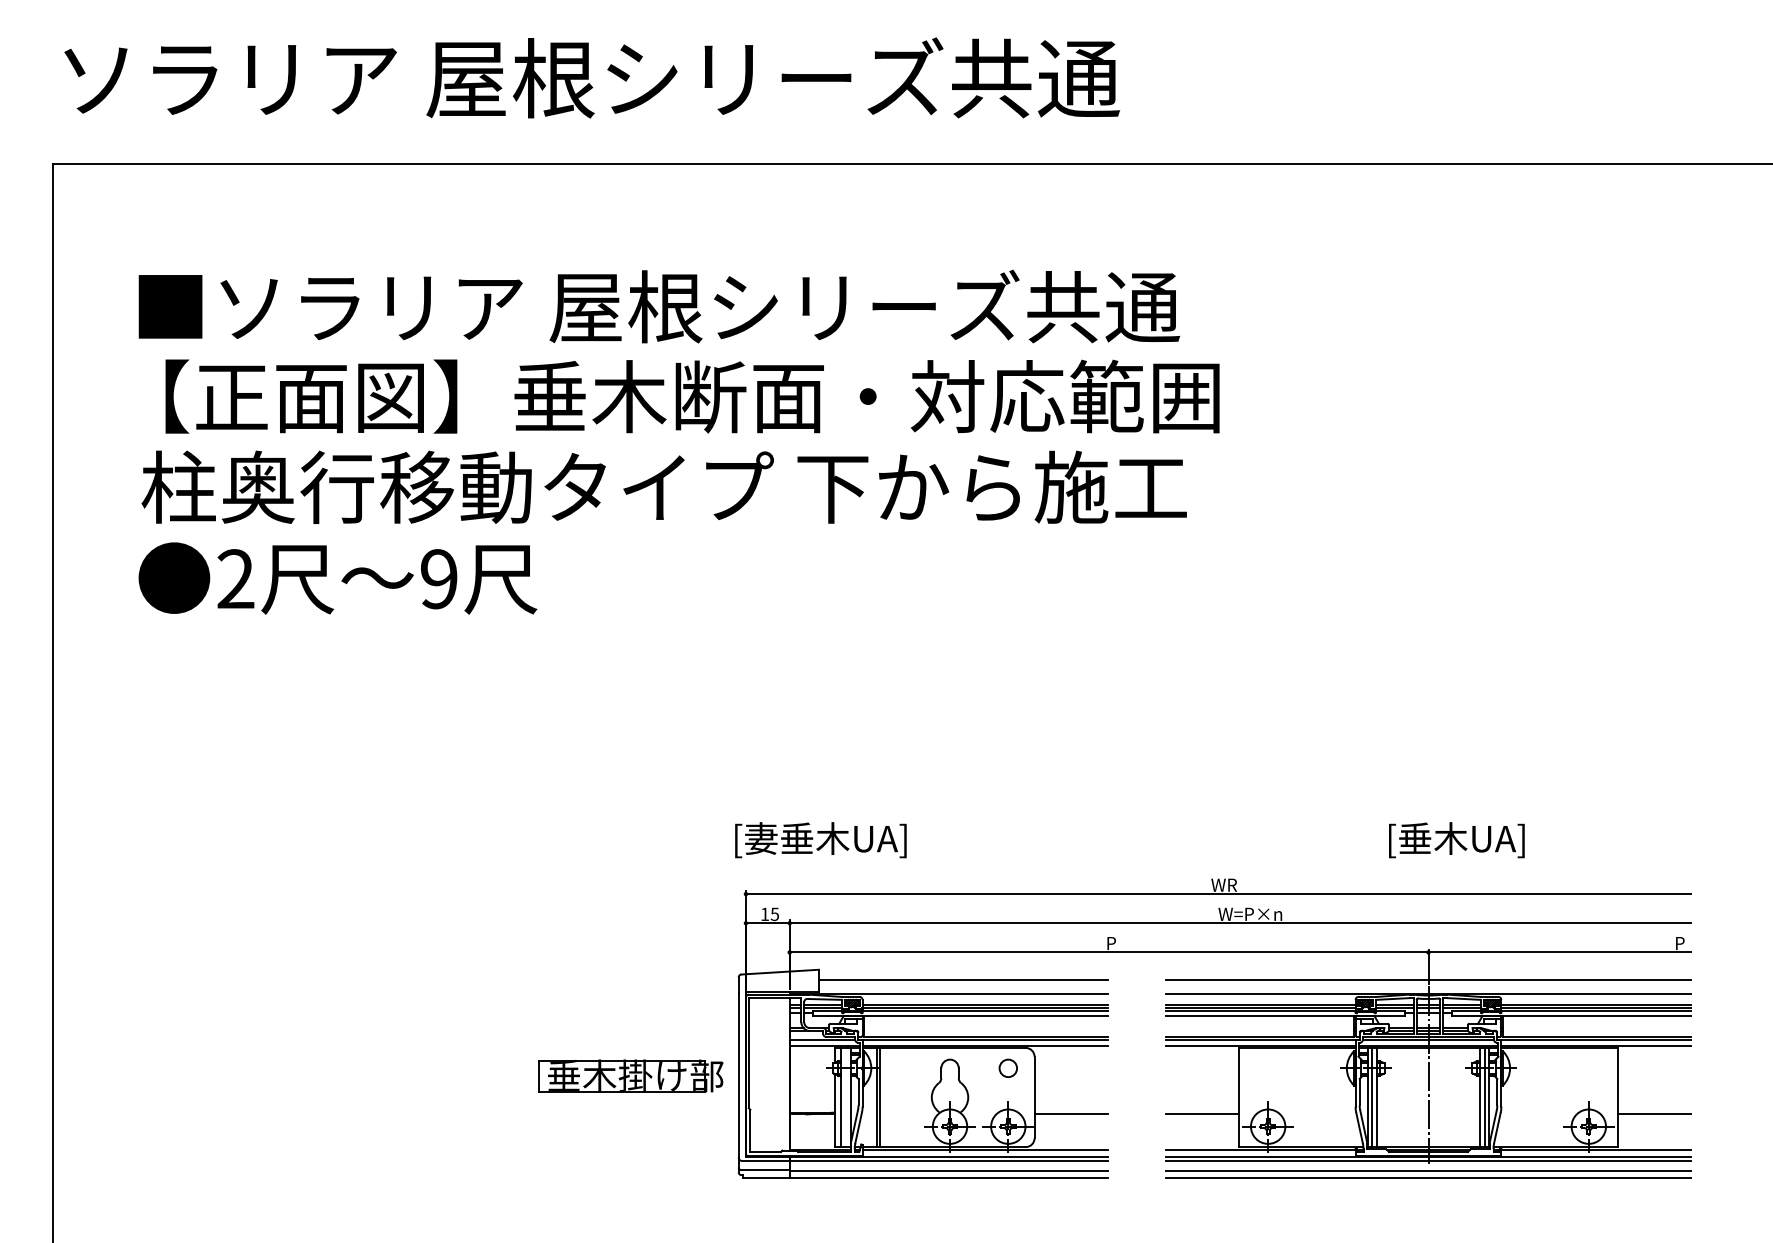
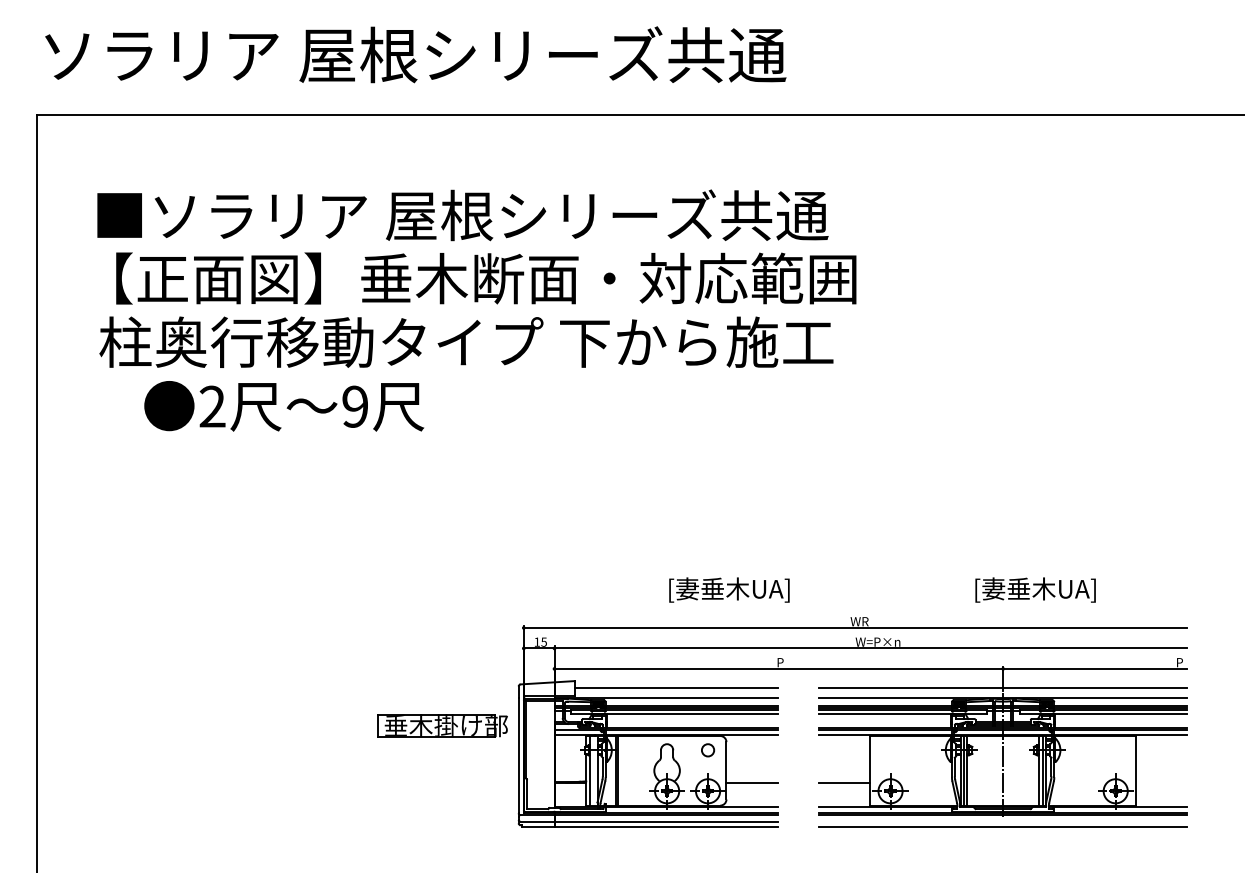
text: (338, 578) -> (284, 406), moved
text: (821, 839) -> (729, 589), moved
text: (1478, 839) -> (1038, 589), [垂木UA] -> [妻垂木UA]
part: (630, 1075) -> (442, 725), moved
line: (1653, 1114) -> (1161, 782), removed
line: (1427, 1171) -> (1002, 822), removed

